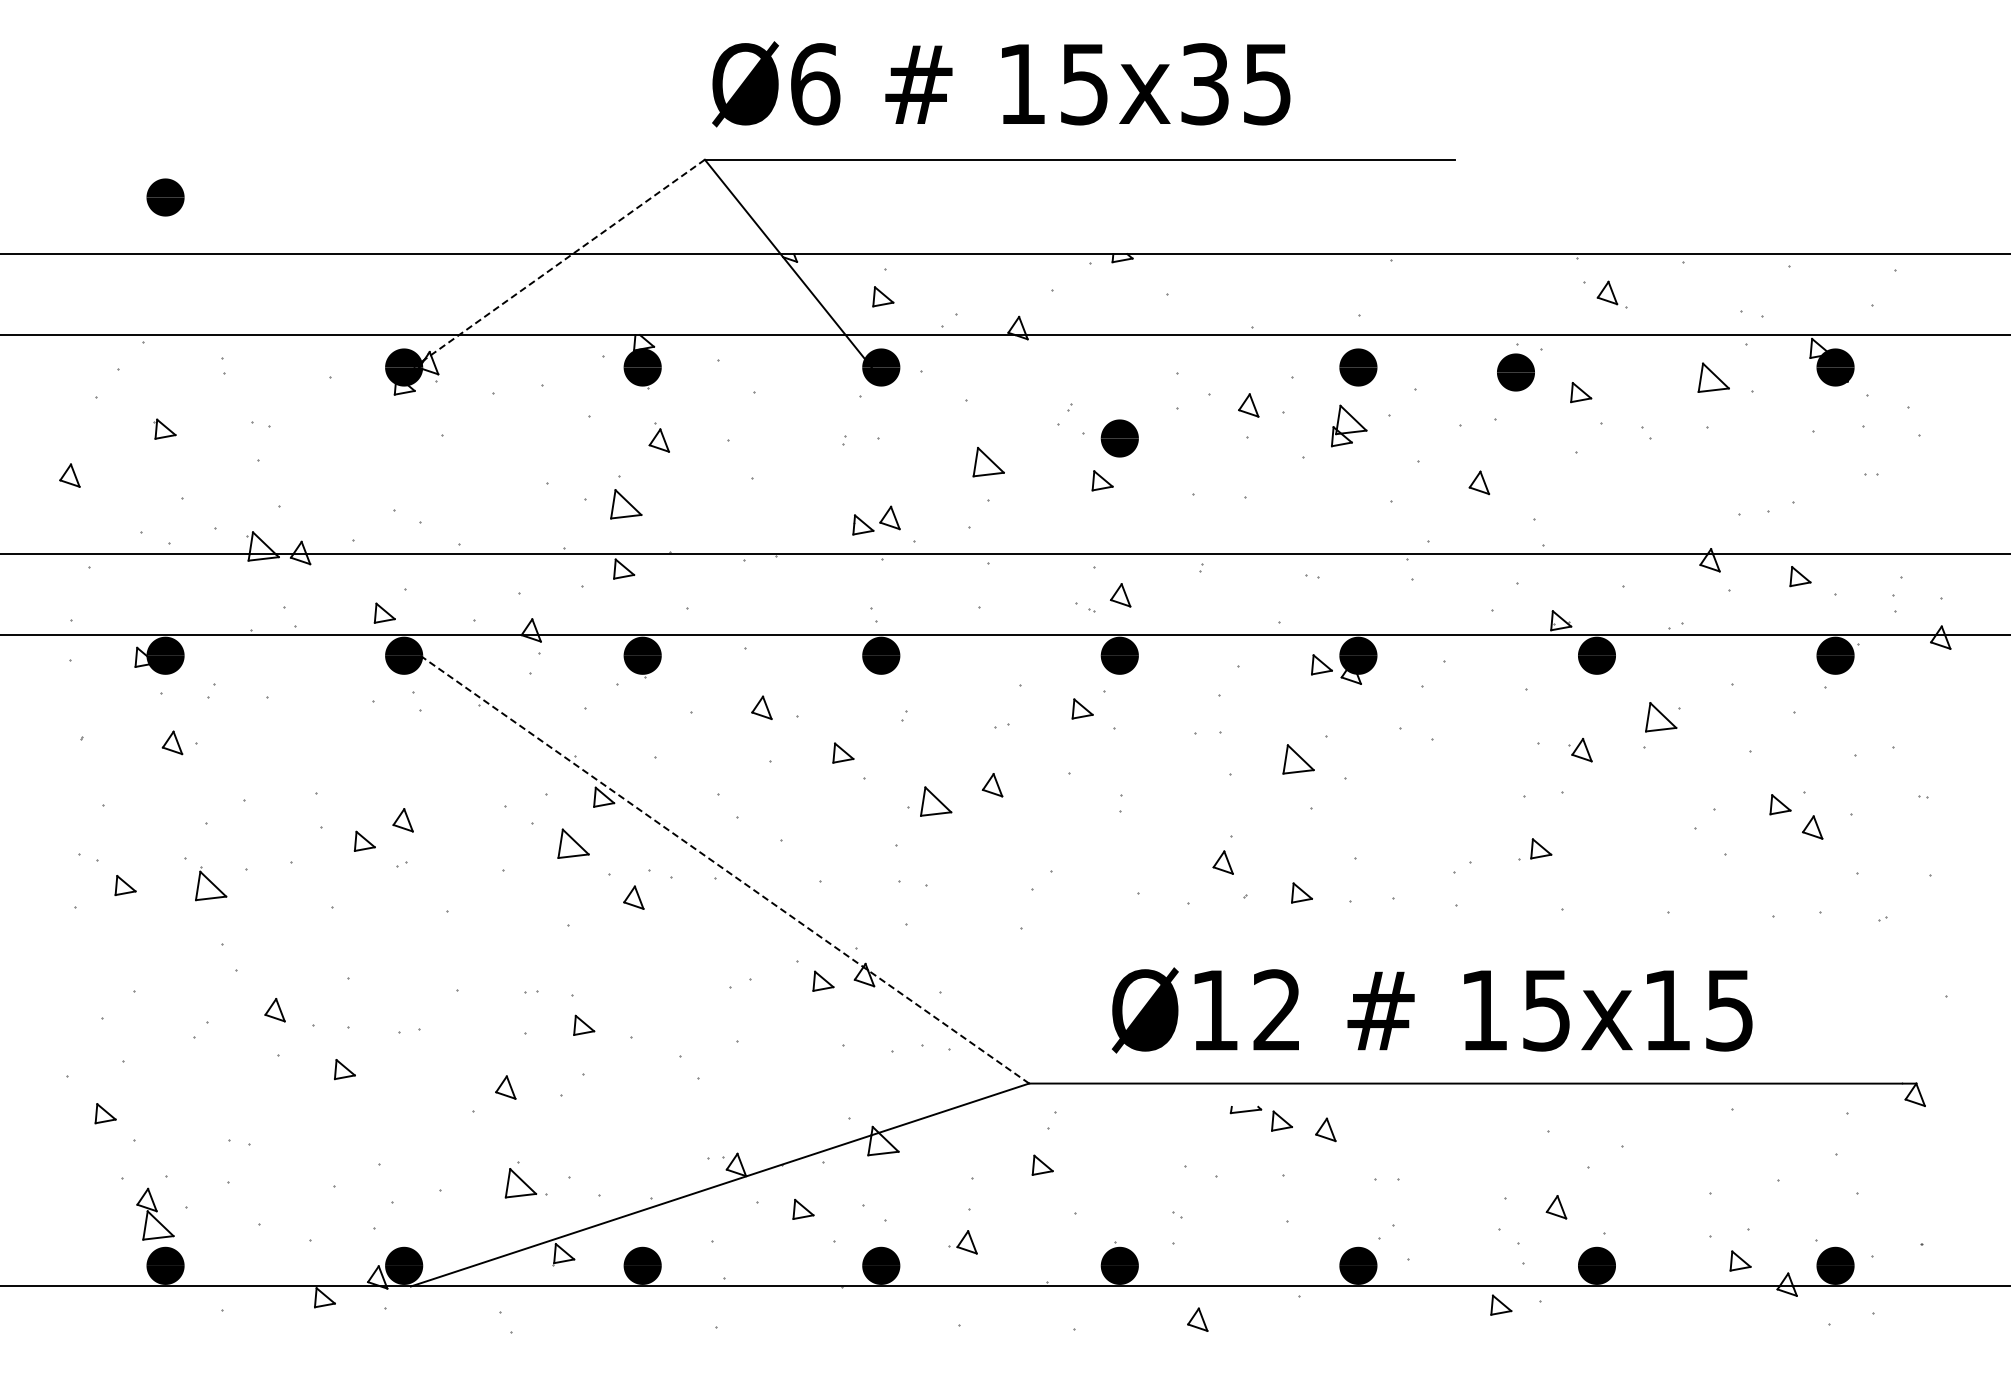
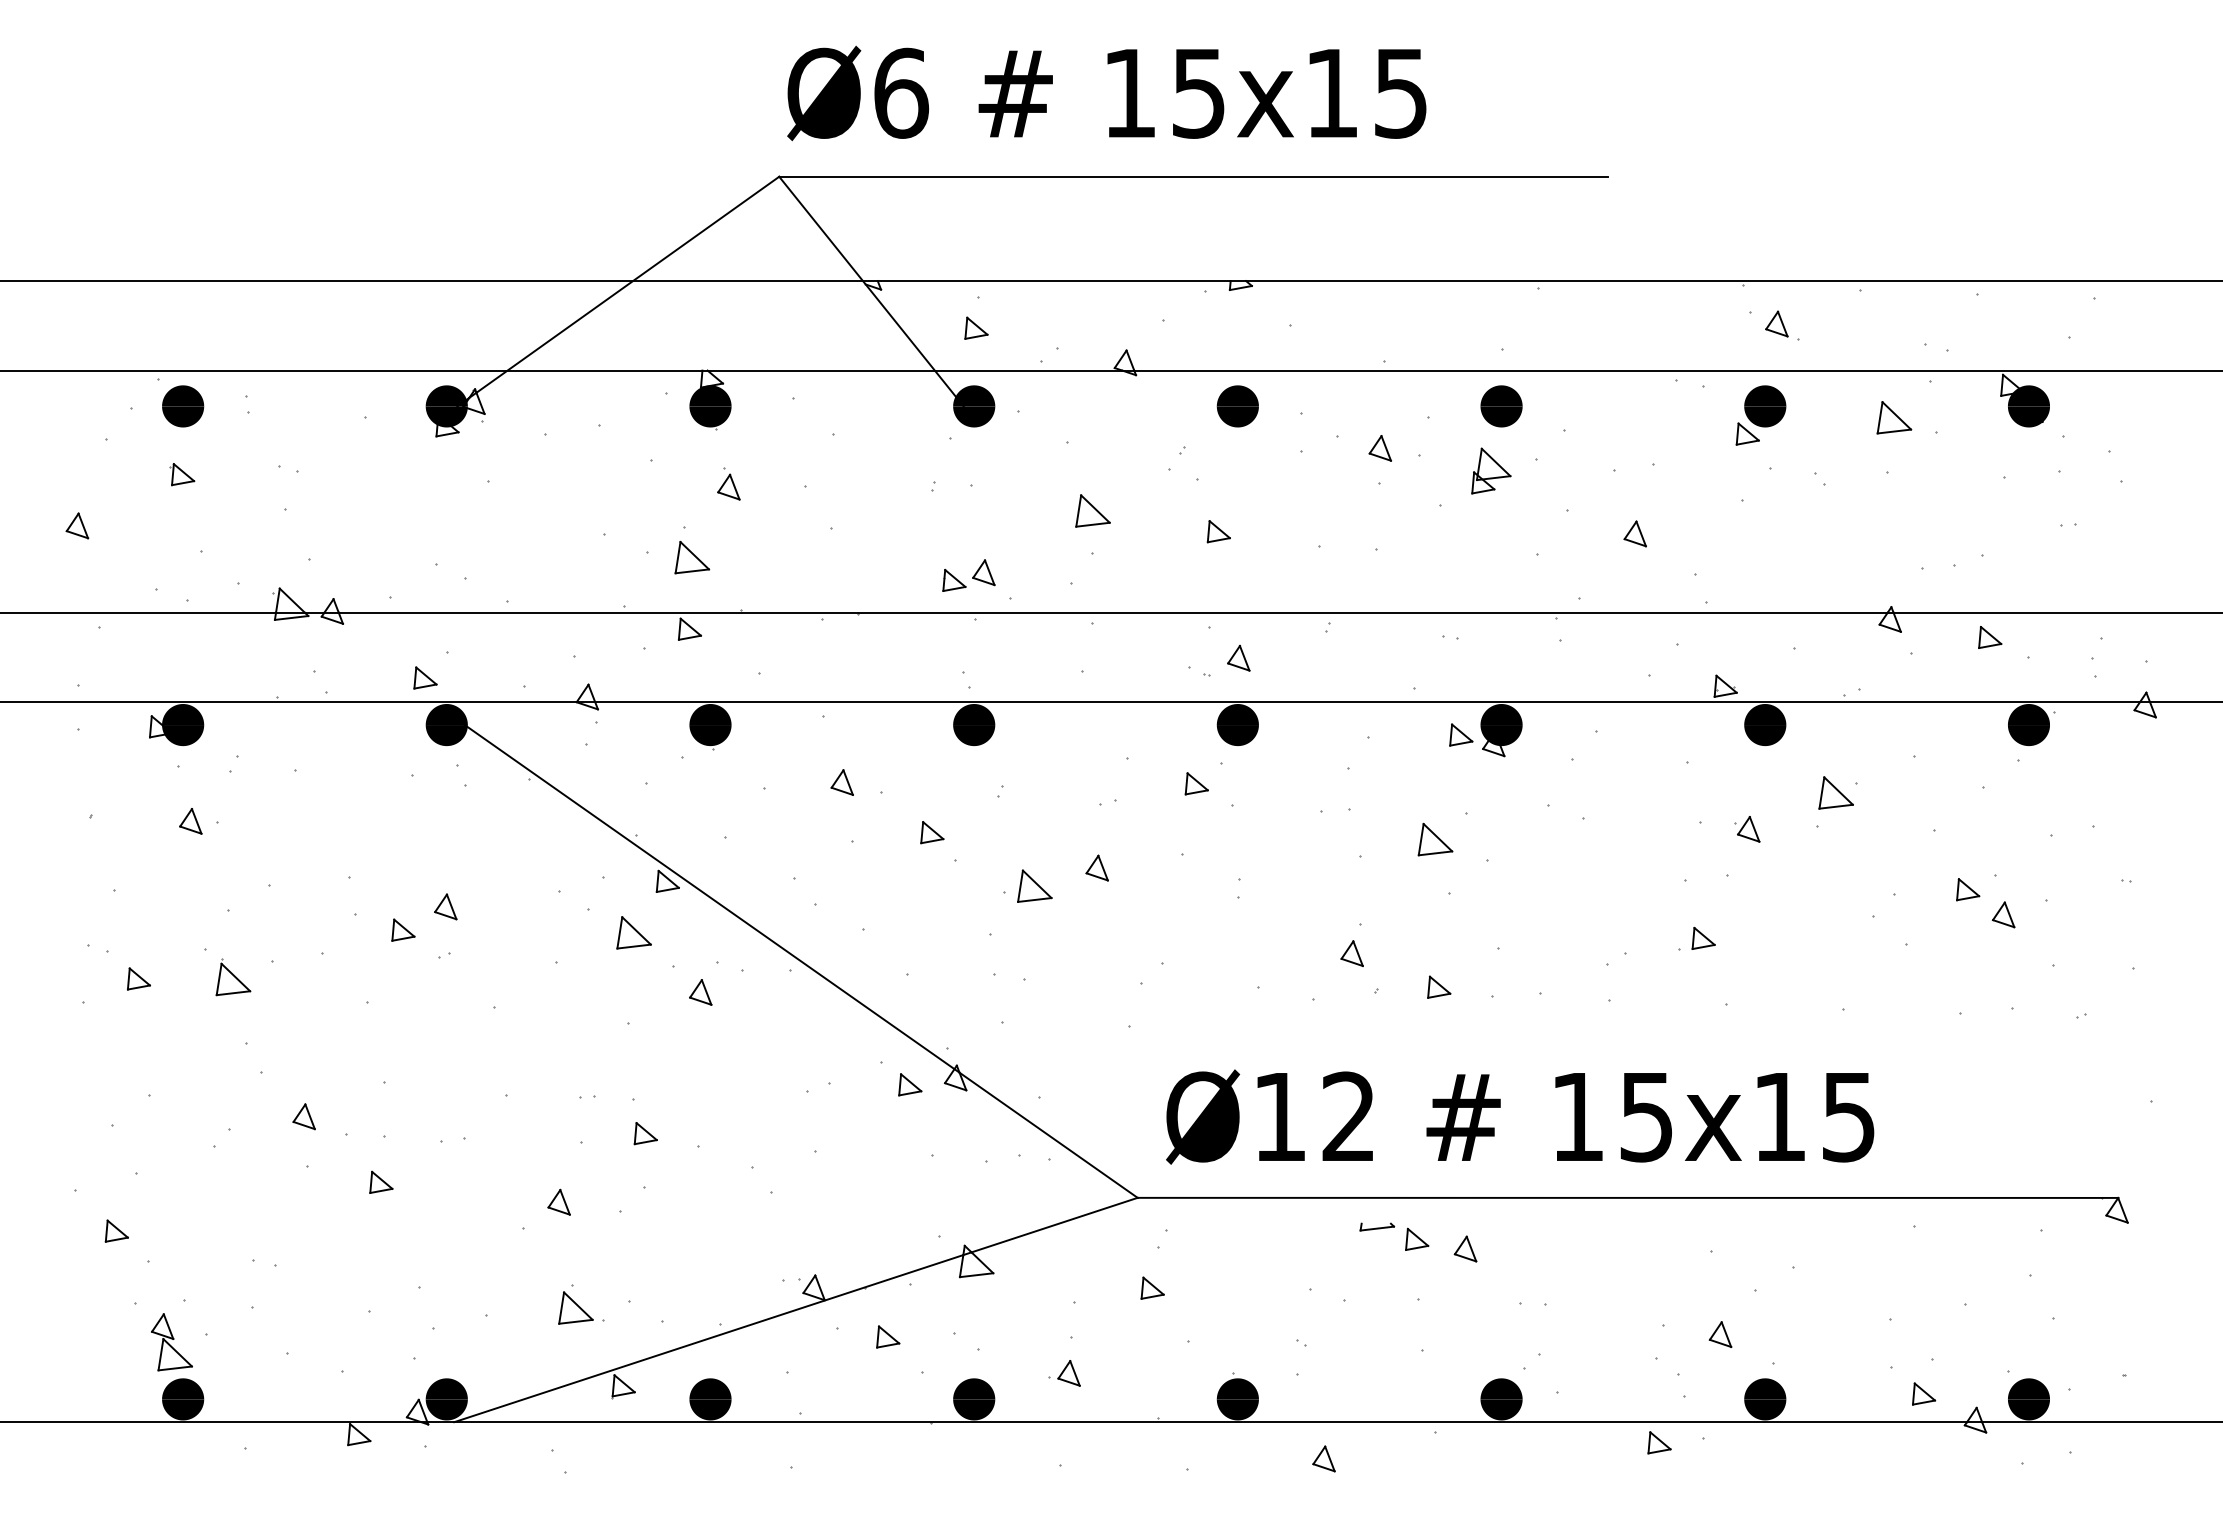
text: (1204, 84) -> (1331, 93), 15x35 -> 15x15
part: (165, 197) -> (183, 406), moved
line: (559, 263) -> (618, 291), dashed -> solid
part: (1515, 372) -> (1764, 406), moved
part: (1119, 438) -> (1237, 406), moved
line: (718, 865) -> (794, 956), dashed -> solid
text: (1431, 1010) -> (1519, 1117), moved

